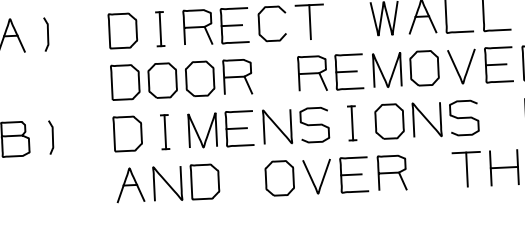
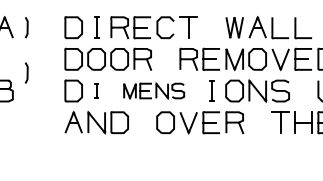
part: (257, 126) -> (153, 90), size x0.7
part: (164, 131) -> (96, 90), size x0.7
line: (51, 136) -> (26, 72), moved

